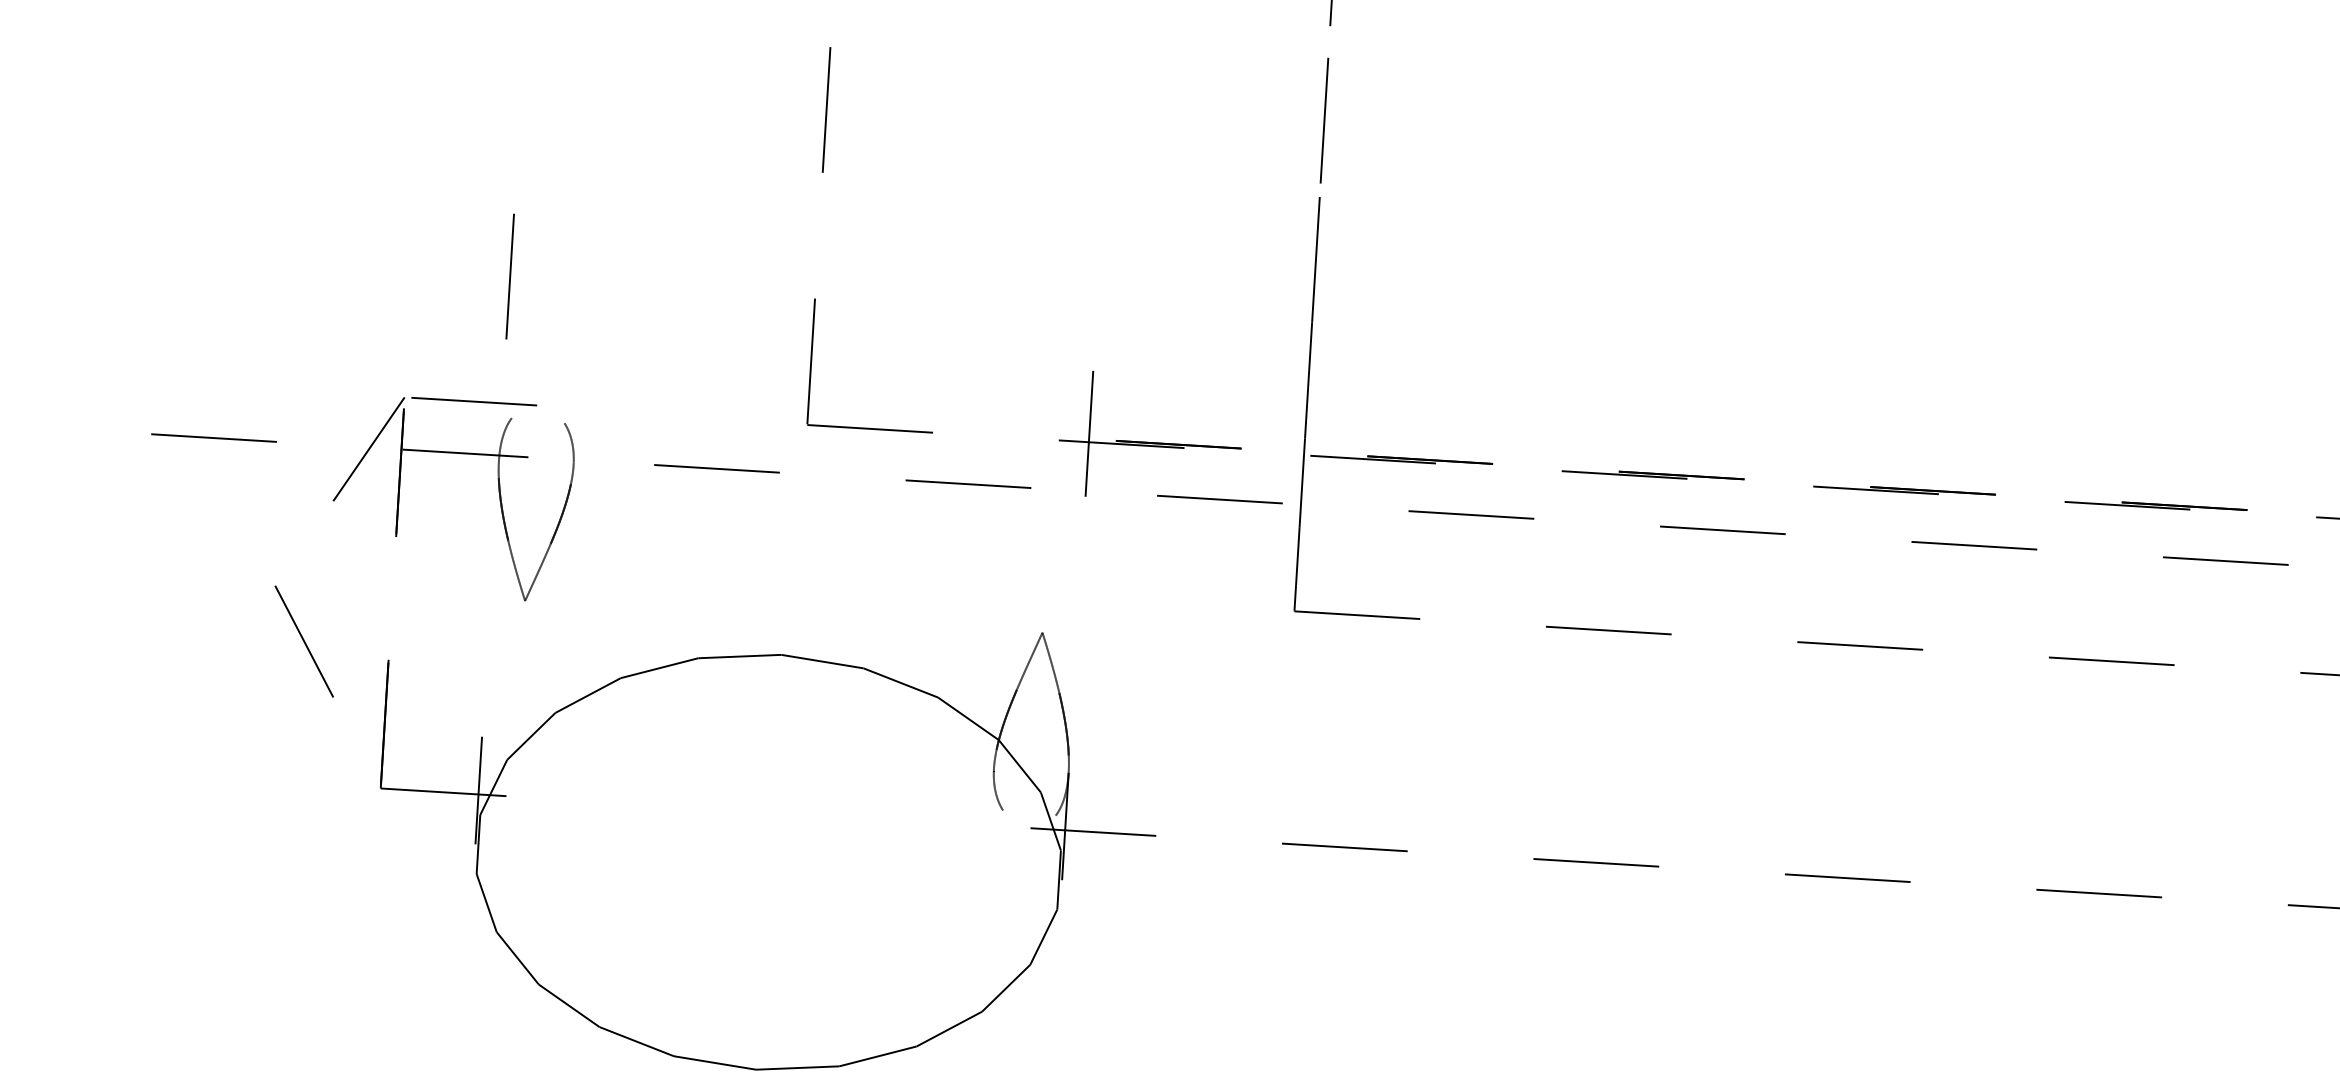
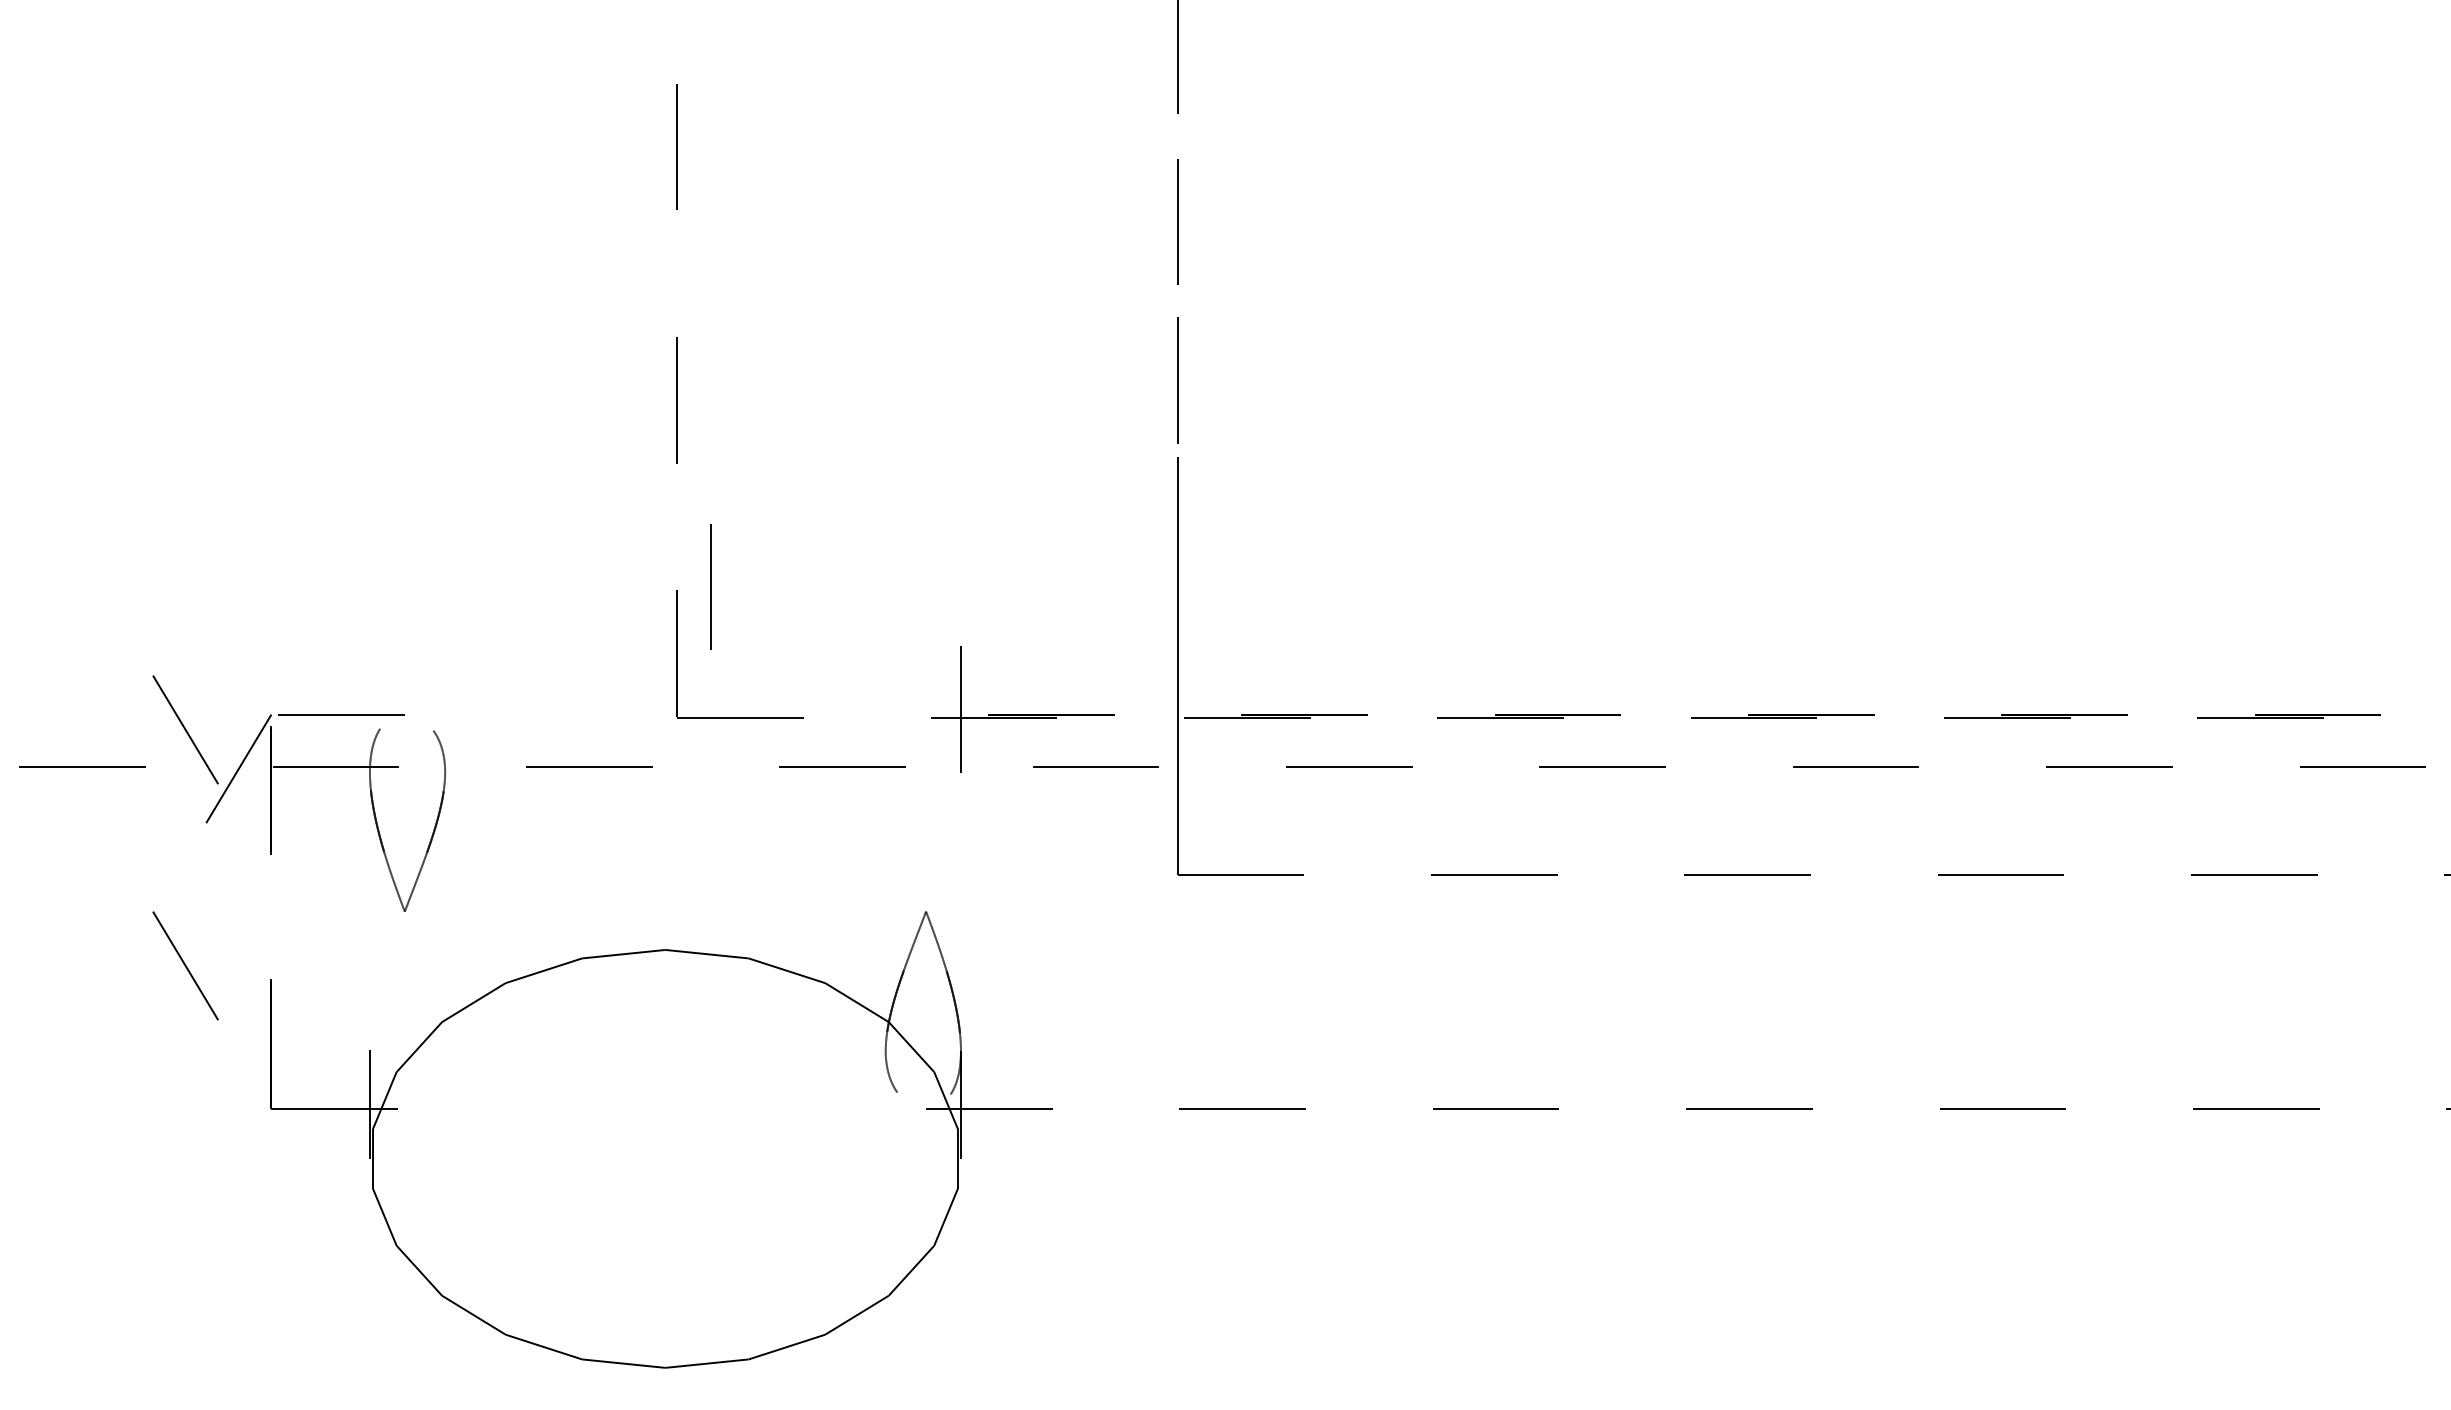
line: (509, 276) -> (710, 586), moved
line: (318, 406) -> (185, 729), added

